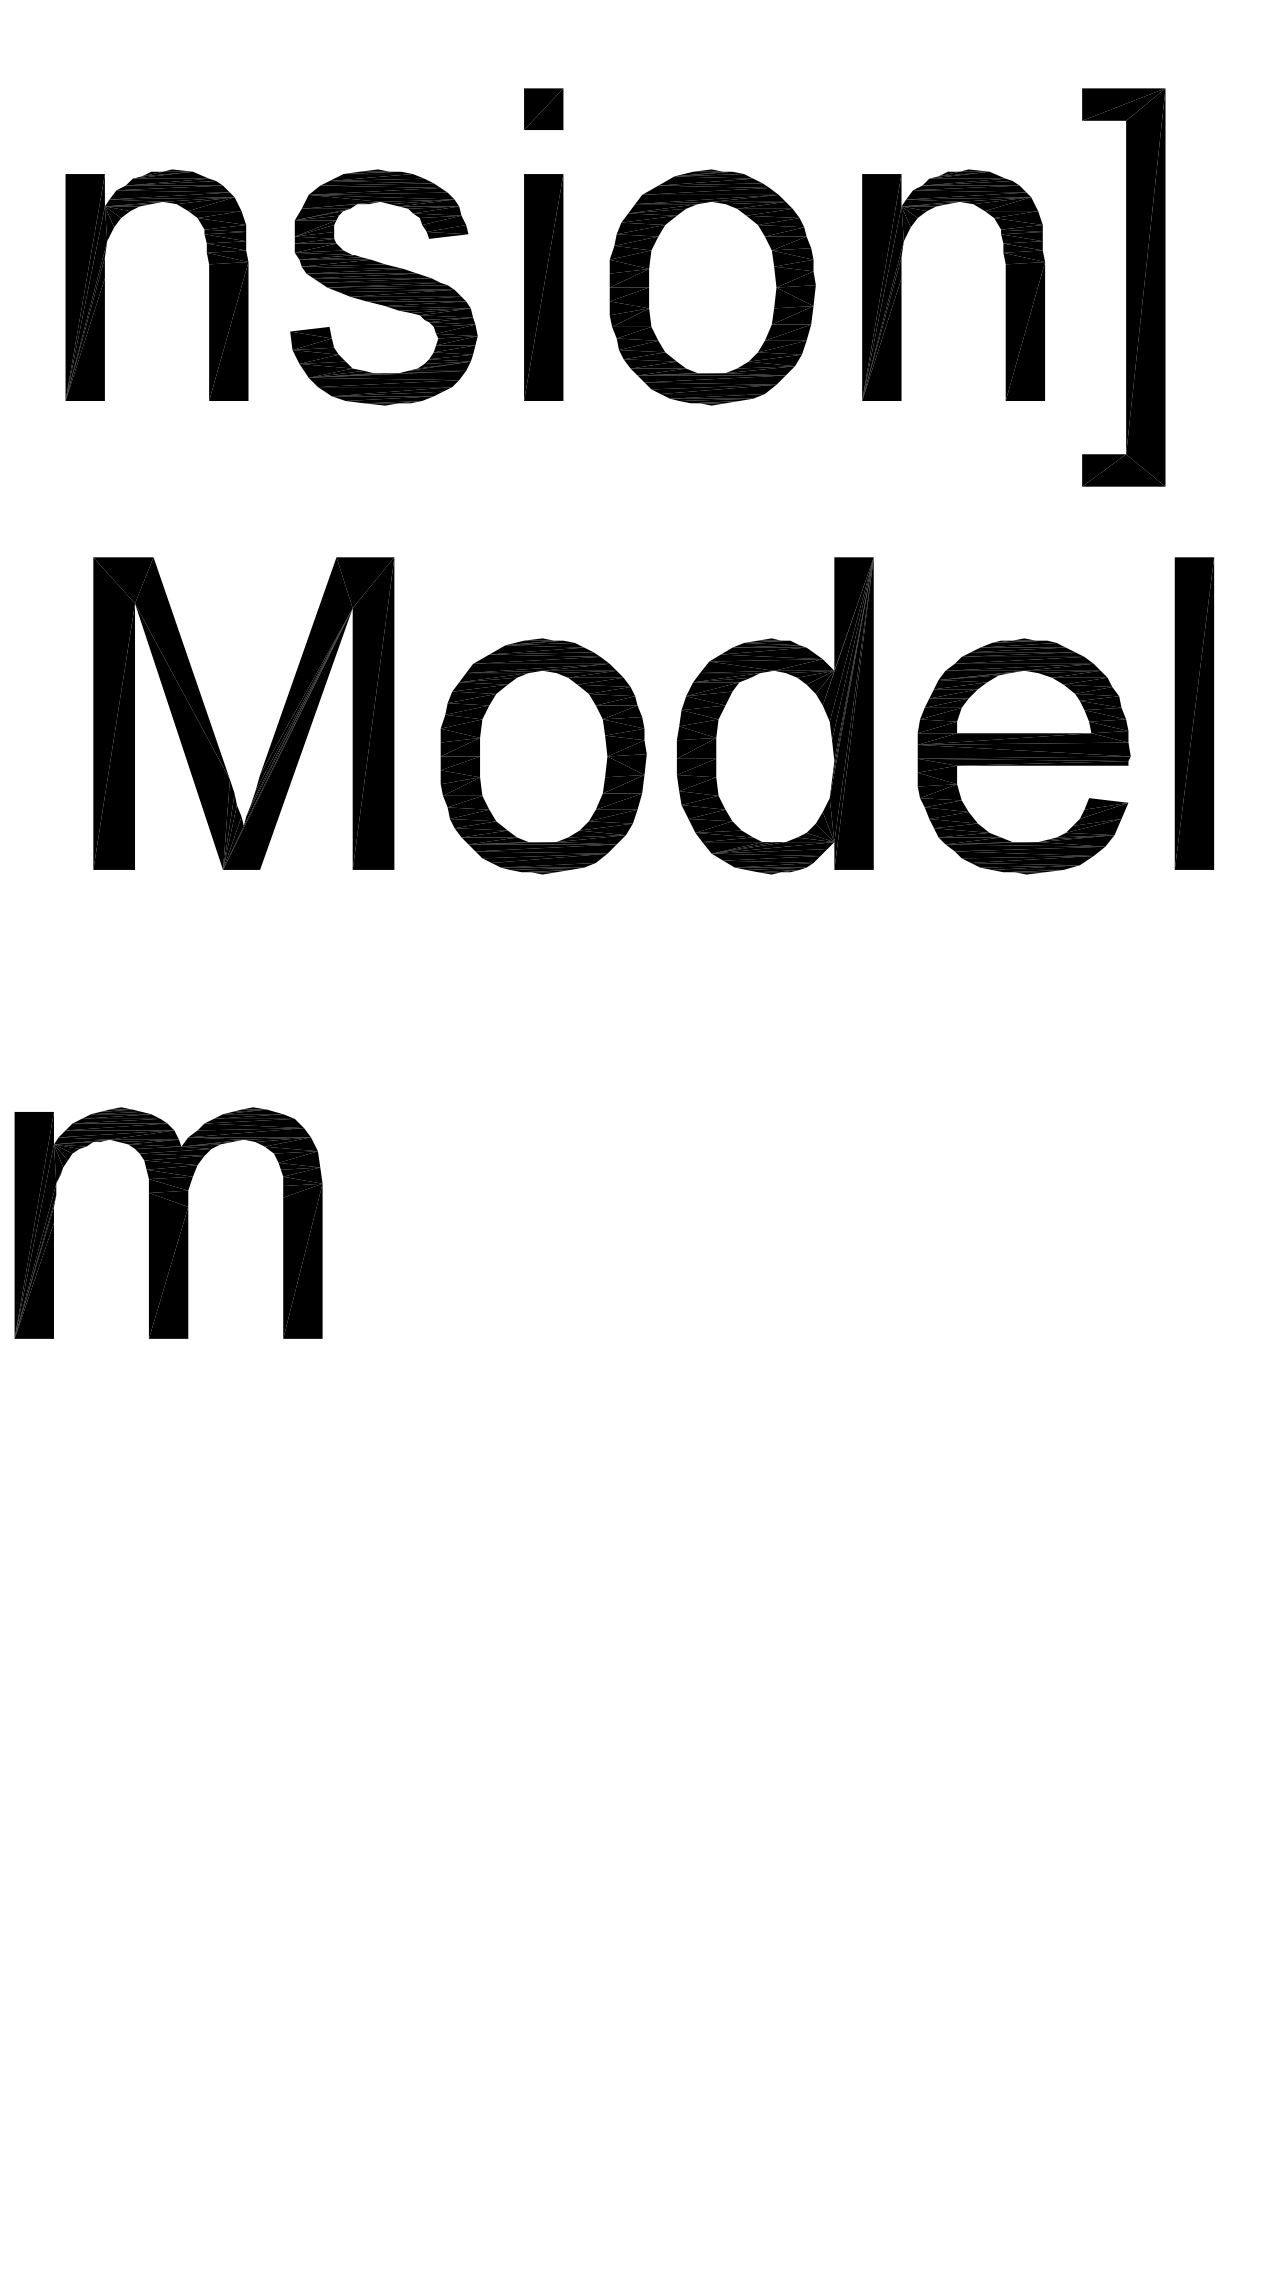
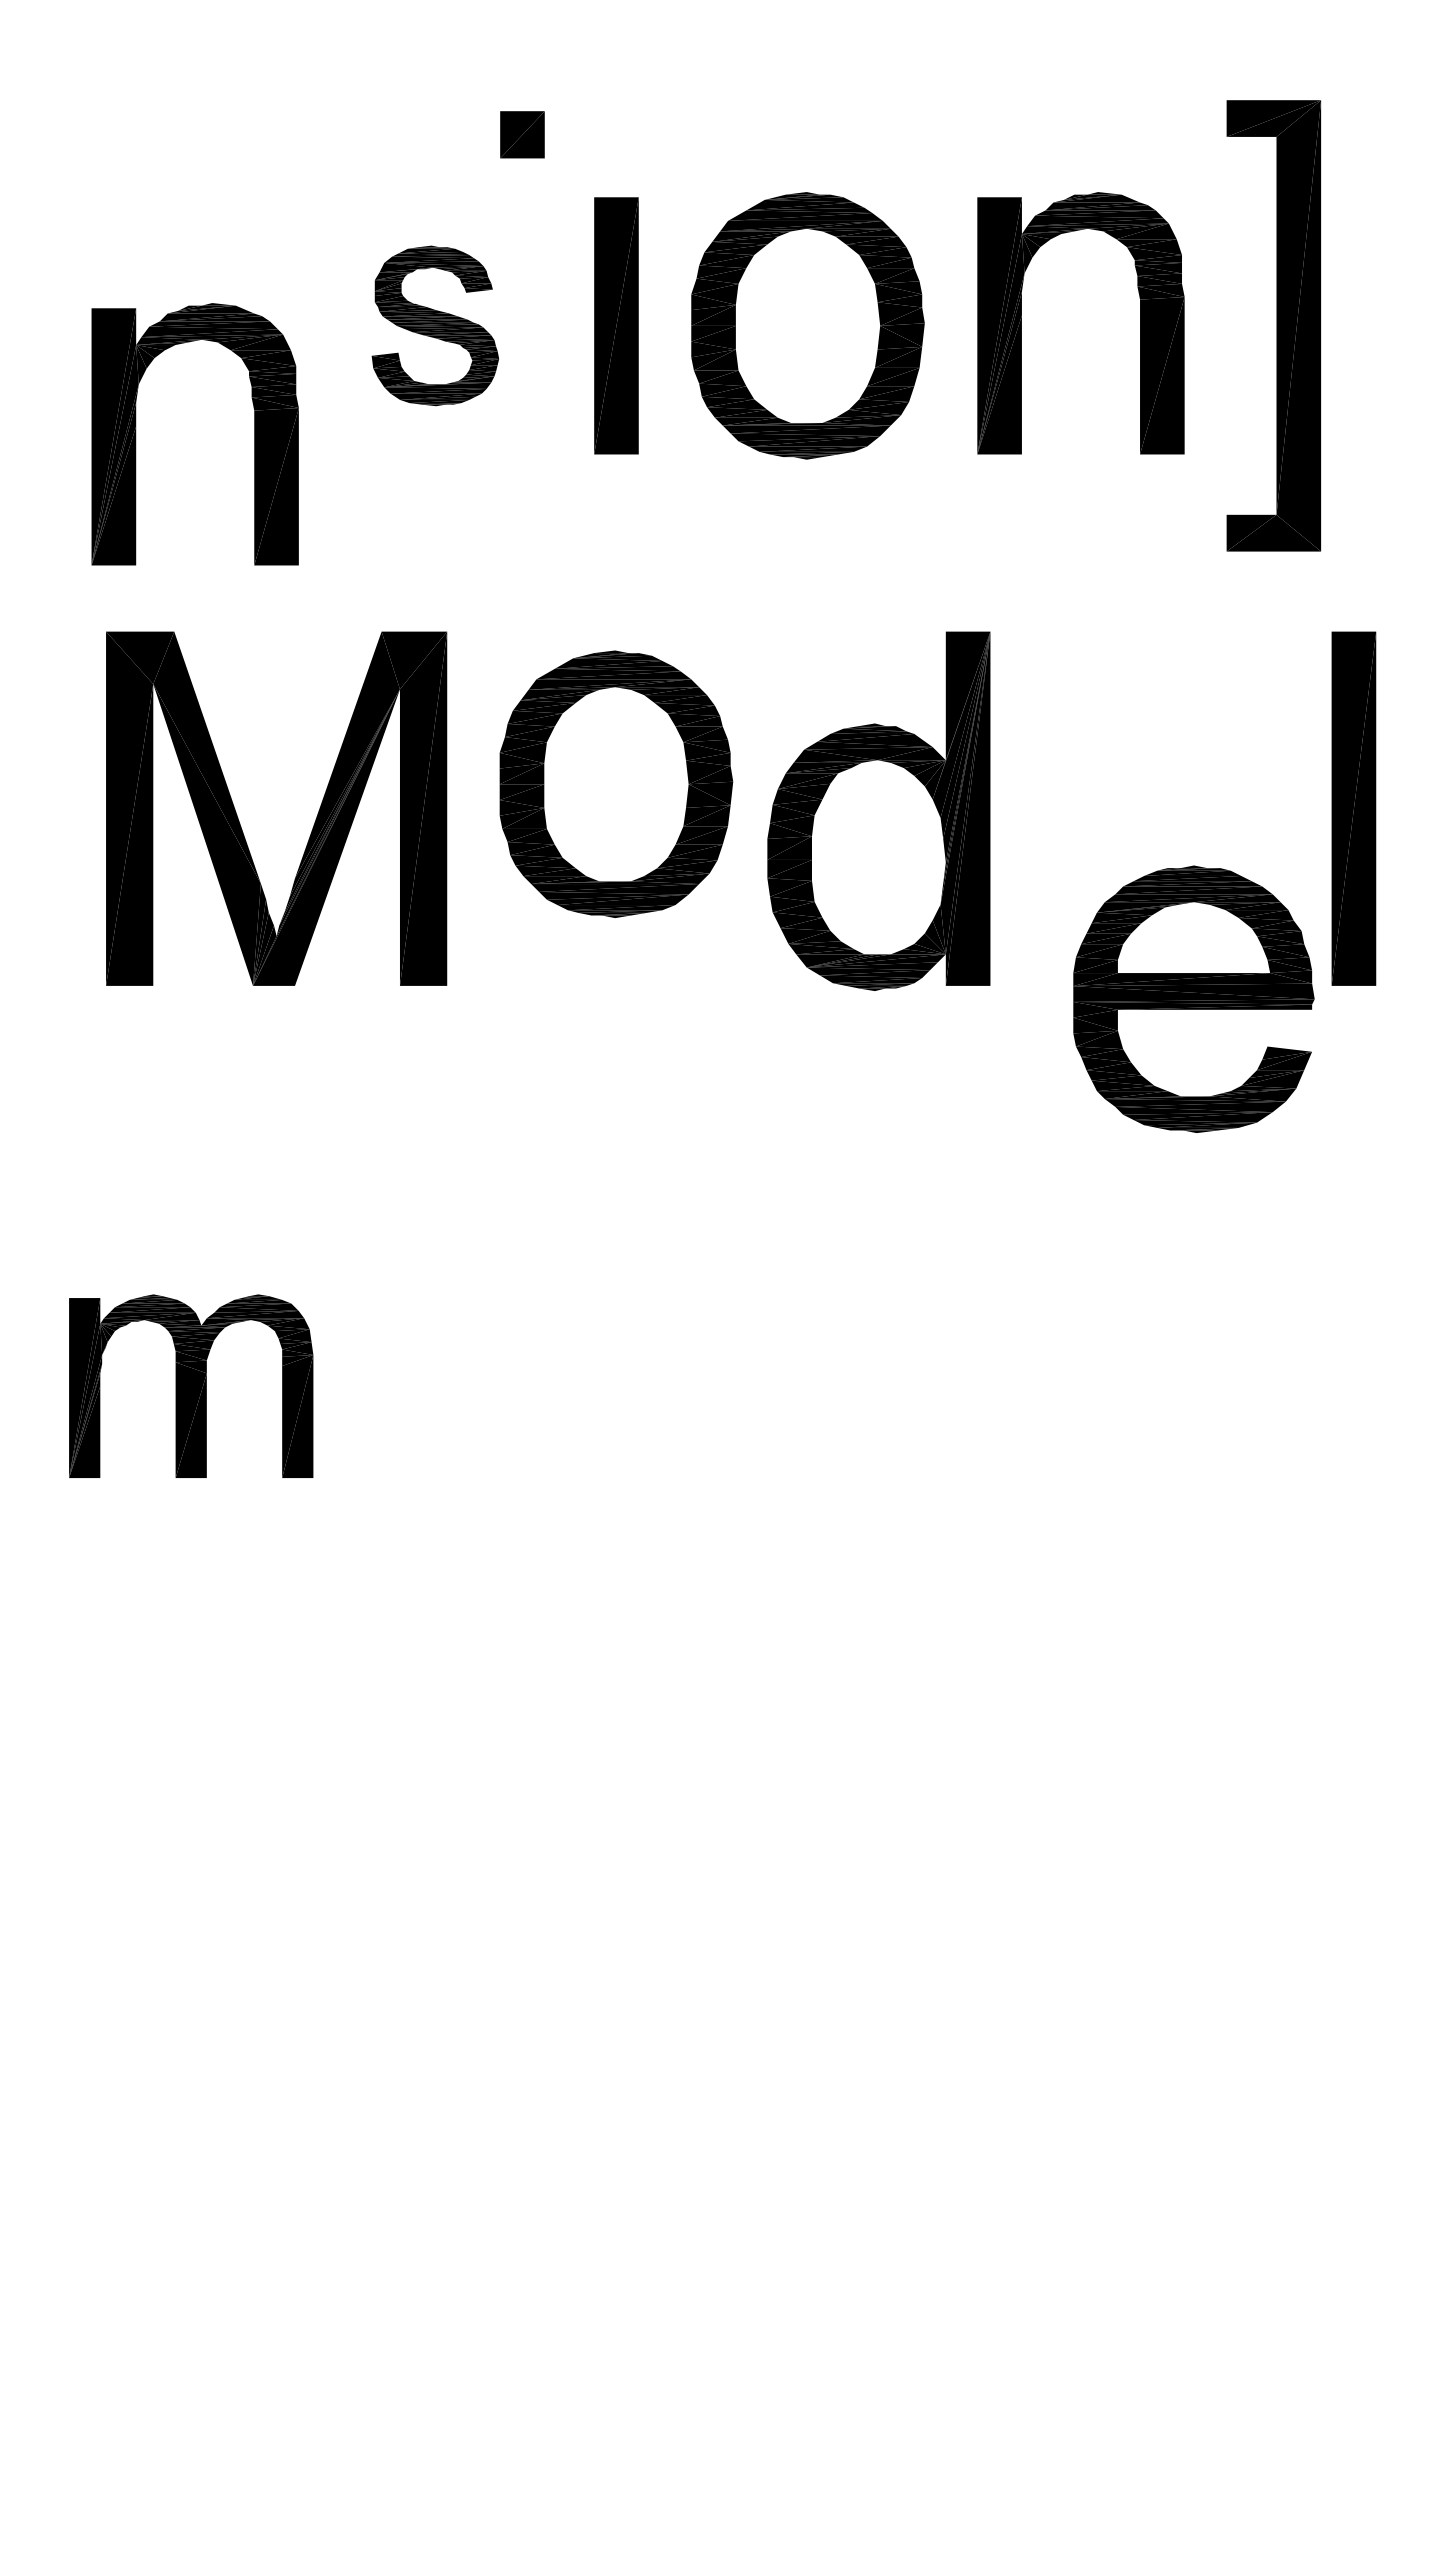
part: (543, 108) -> (522, 134), moved
part: (105, 285) -> (136, 434), moved
part: (384, 287) -> (435, 325), size x0.6
part: (543, 755) -> (616, 783), moved
part: (1023, 755) -> (1193, 998), moved
part: (167, 1223) -> (190, 1386), size x0.7

